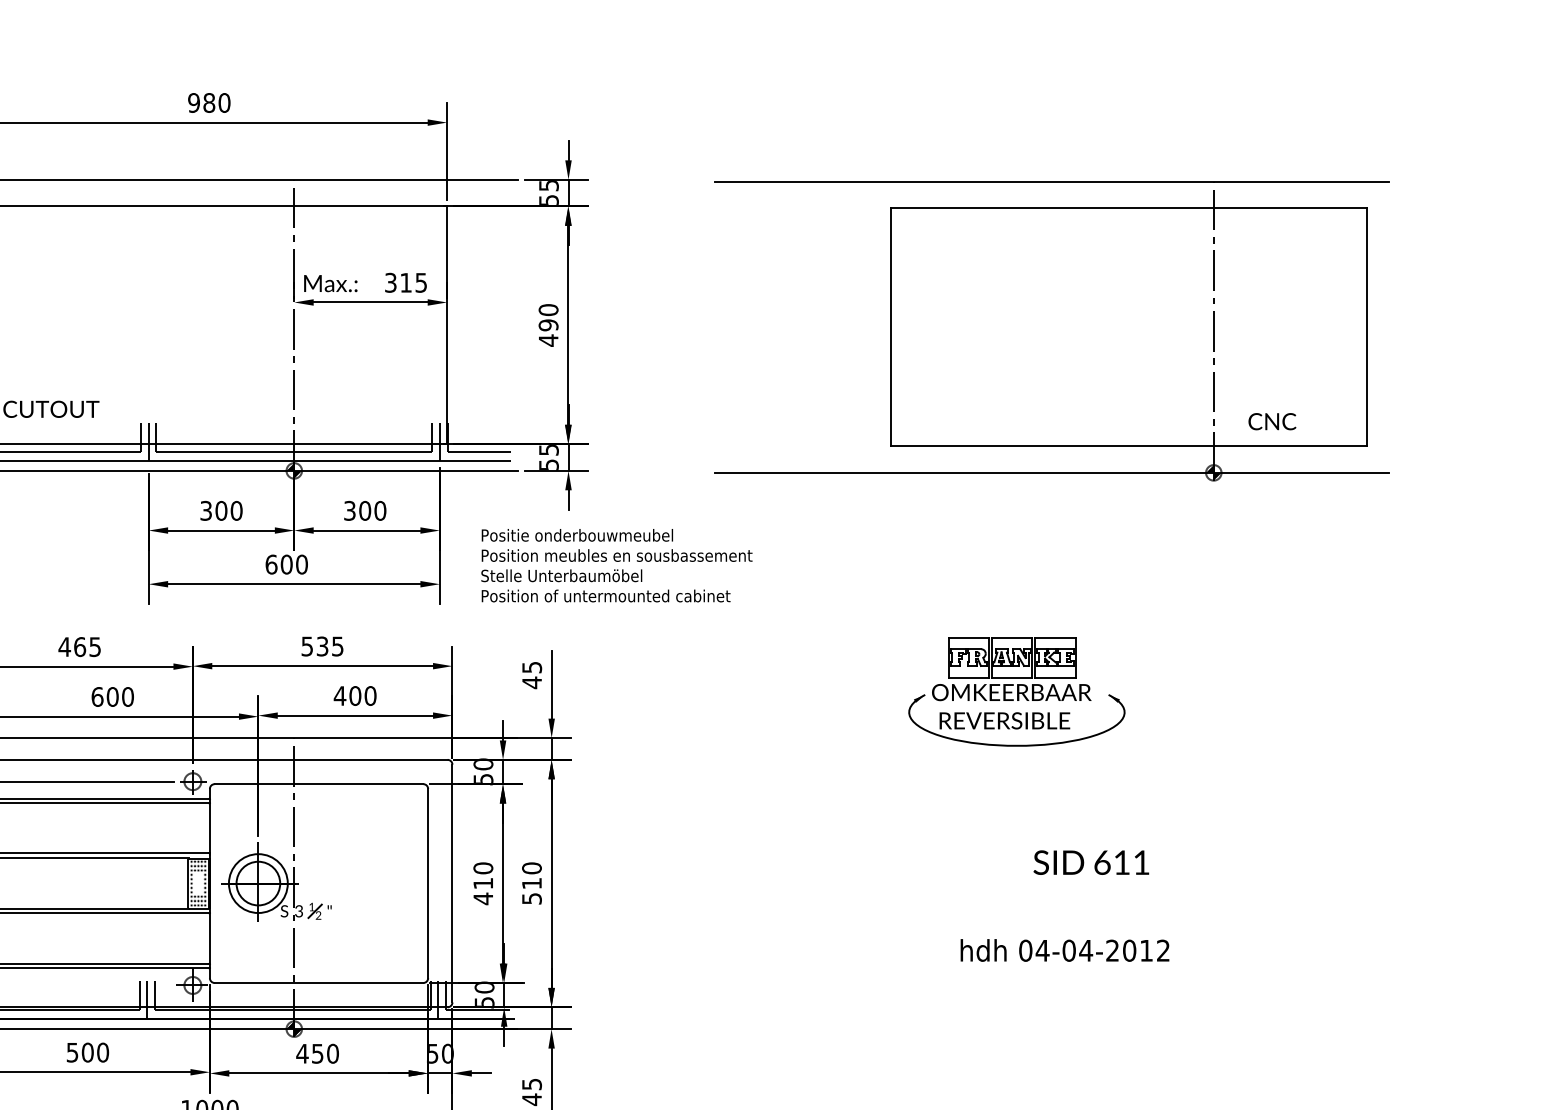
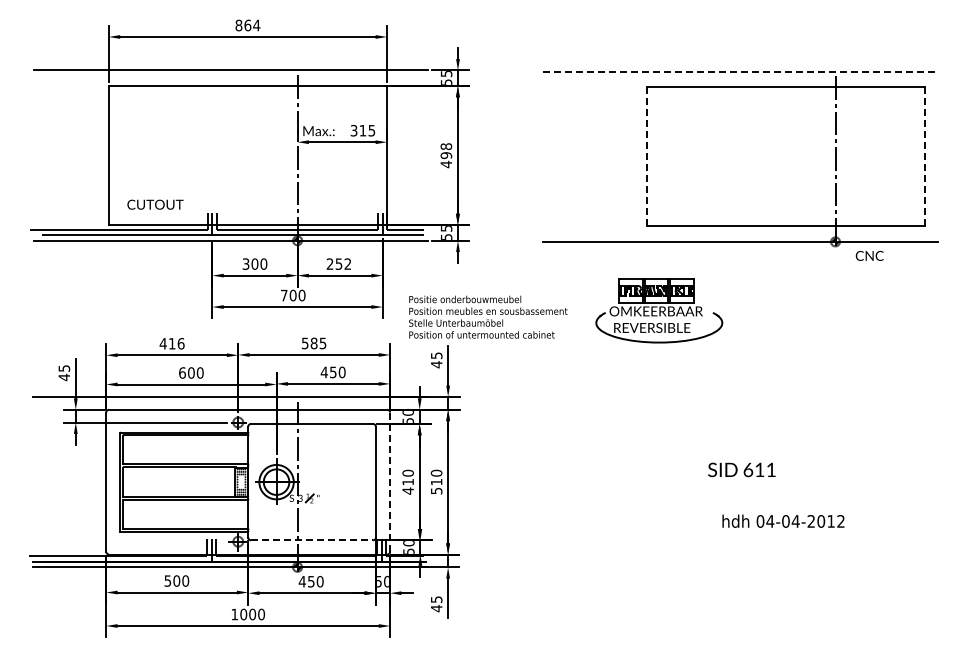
text: (208, 102) -> (247, 25), 980 -> 864
line: (1053, 181) -> (741, 71), solid -> dashed
text: (547, 309) -> (445, 146), 490 -> 498
line: (890, 326) -> (646, 156), solid -> dashed
line: (1365, 326) -> (924, 156), solid -> dashed
text: (1271, 420) -> (869, 255), moved
text: (364, 509) -> (338, 263), 300 -> 252
text: (270, 564) -> (283, 295), 600 -> 700
text: (617, 564) -> (488, 316), moved
text: (87, 646) -> (176, 343), 465 -> 416
text: (321, 646) -> (313, 343), 535 -> 585
part: (1017, 690) -> (659, 310), moved
text: (353, 696) -> (332, 372), 400 -> 450
text: (1090, 861) -> (741, 469), moved
line: (453, 884) -> (390, 482), solid -> dashed
text: (1065, 949) -> (783, 520), moved
line: (319, 983) -> (312, 540), solid -> dashed

